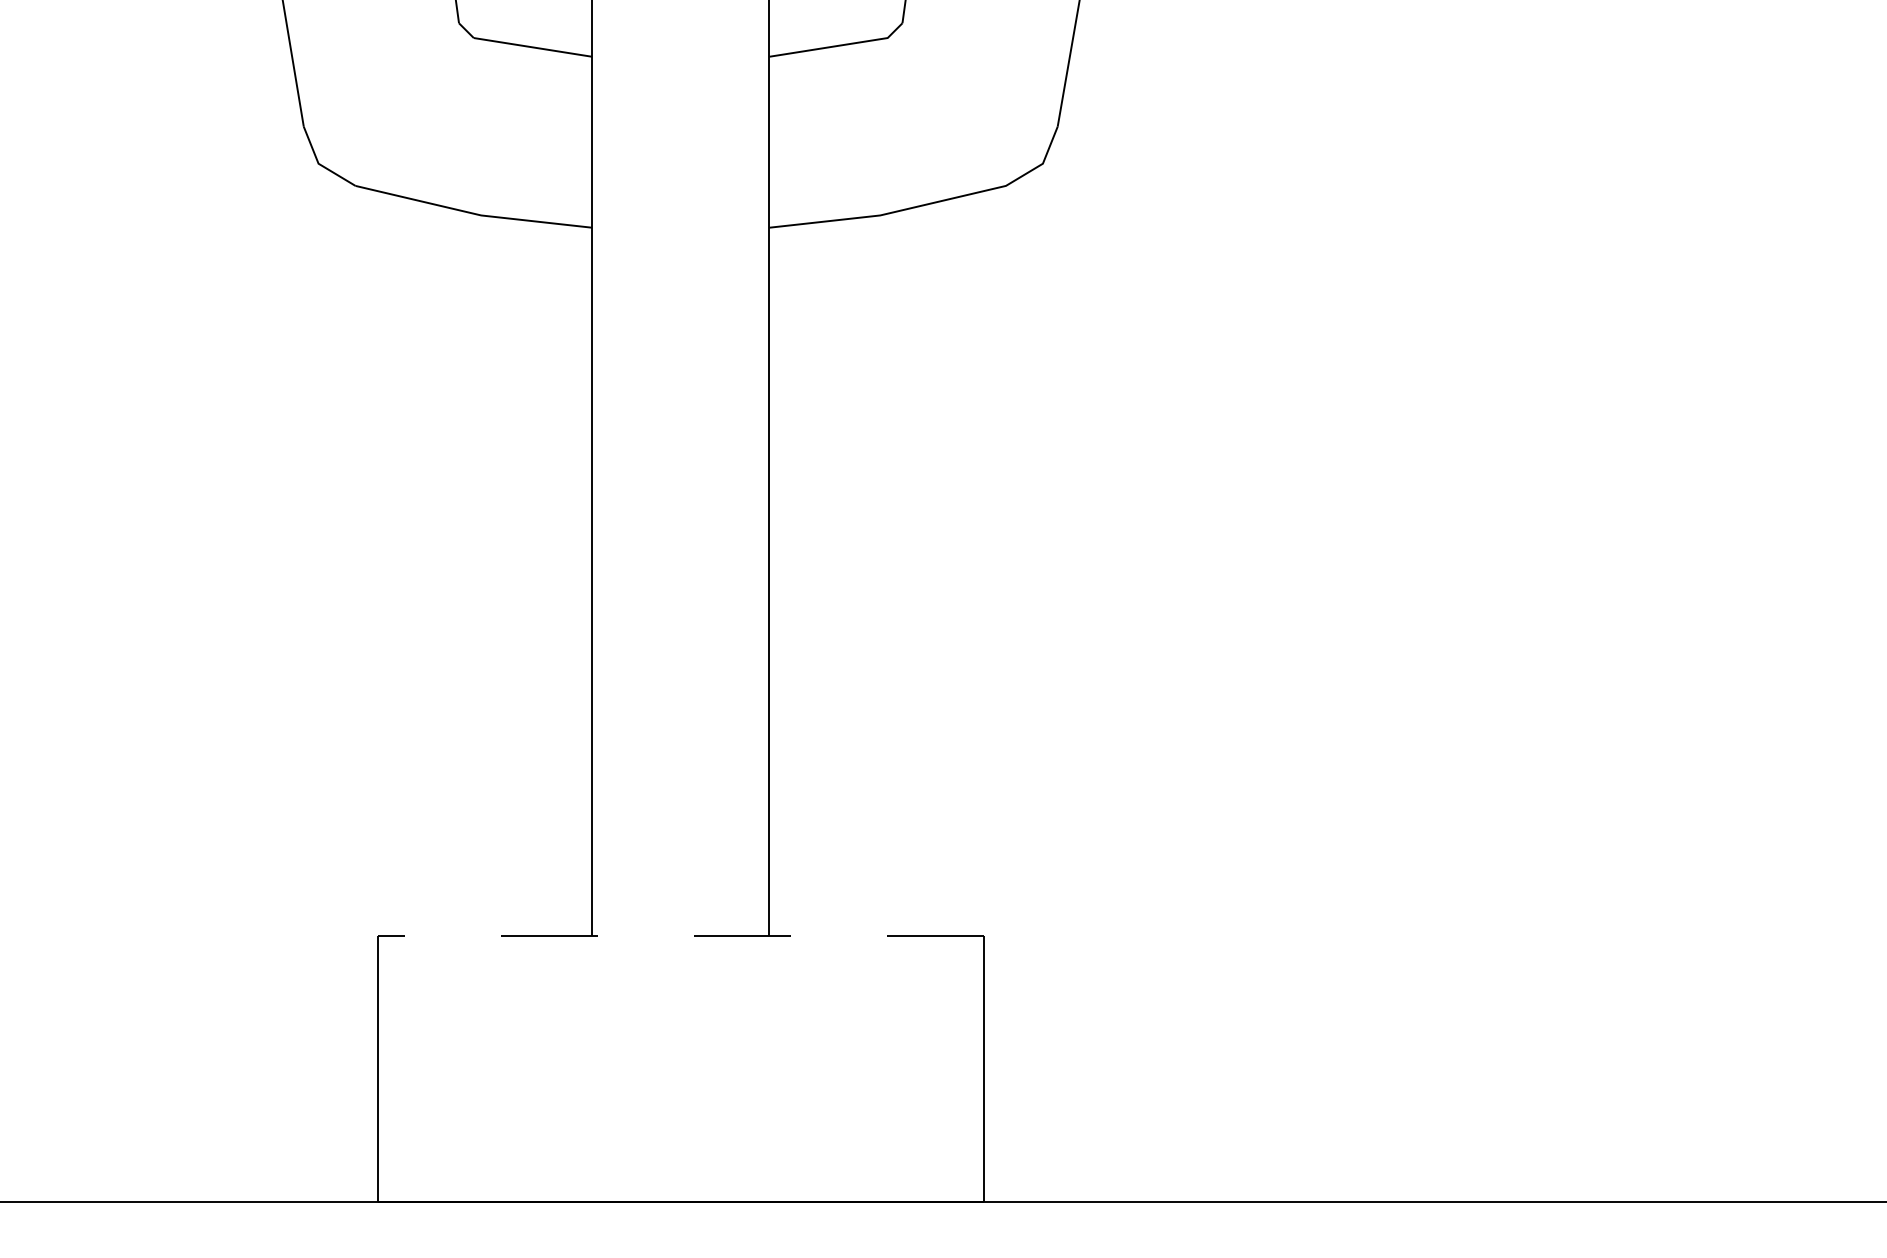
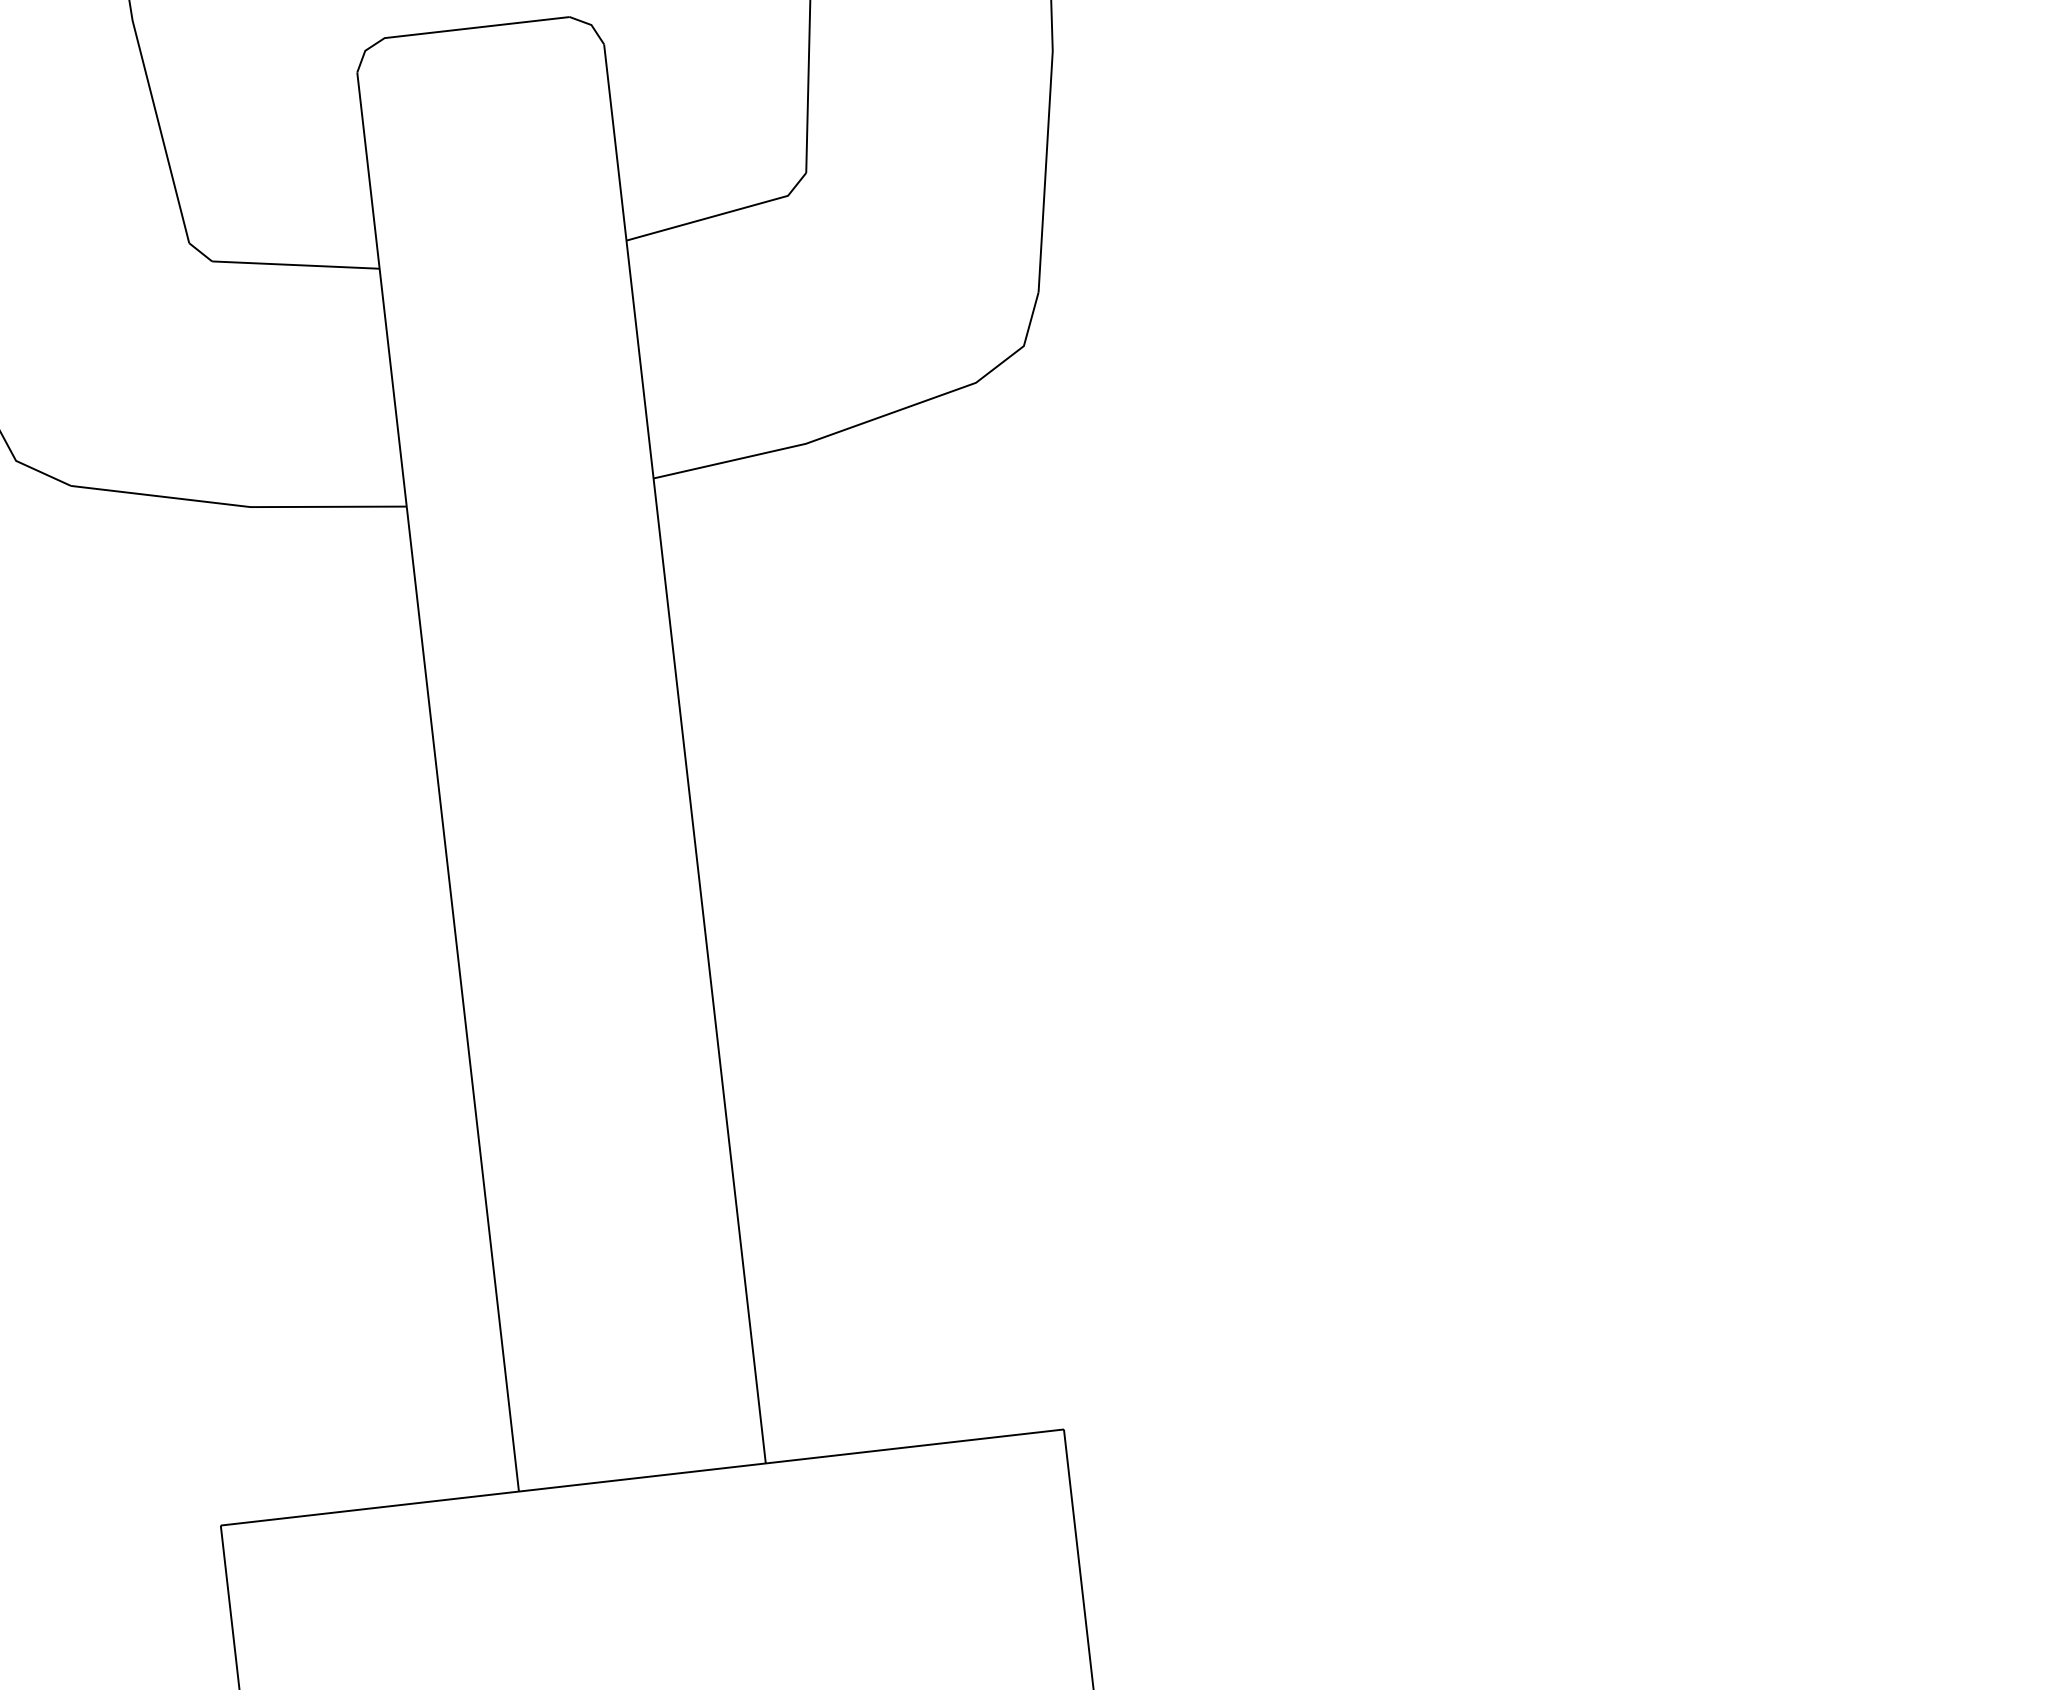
line: (680, 935) -> (642, 1477), dashed -> solid

